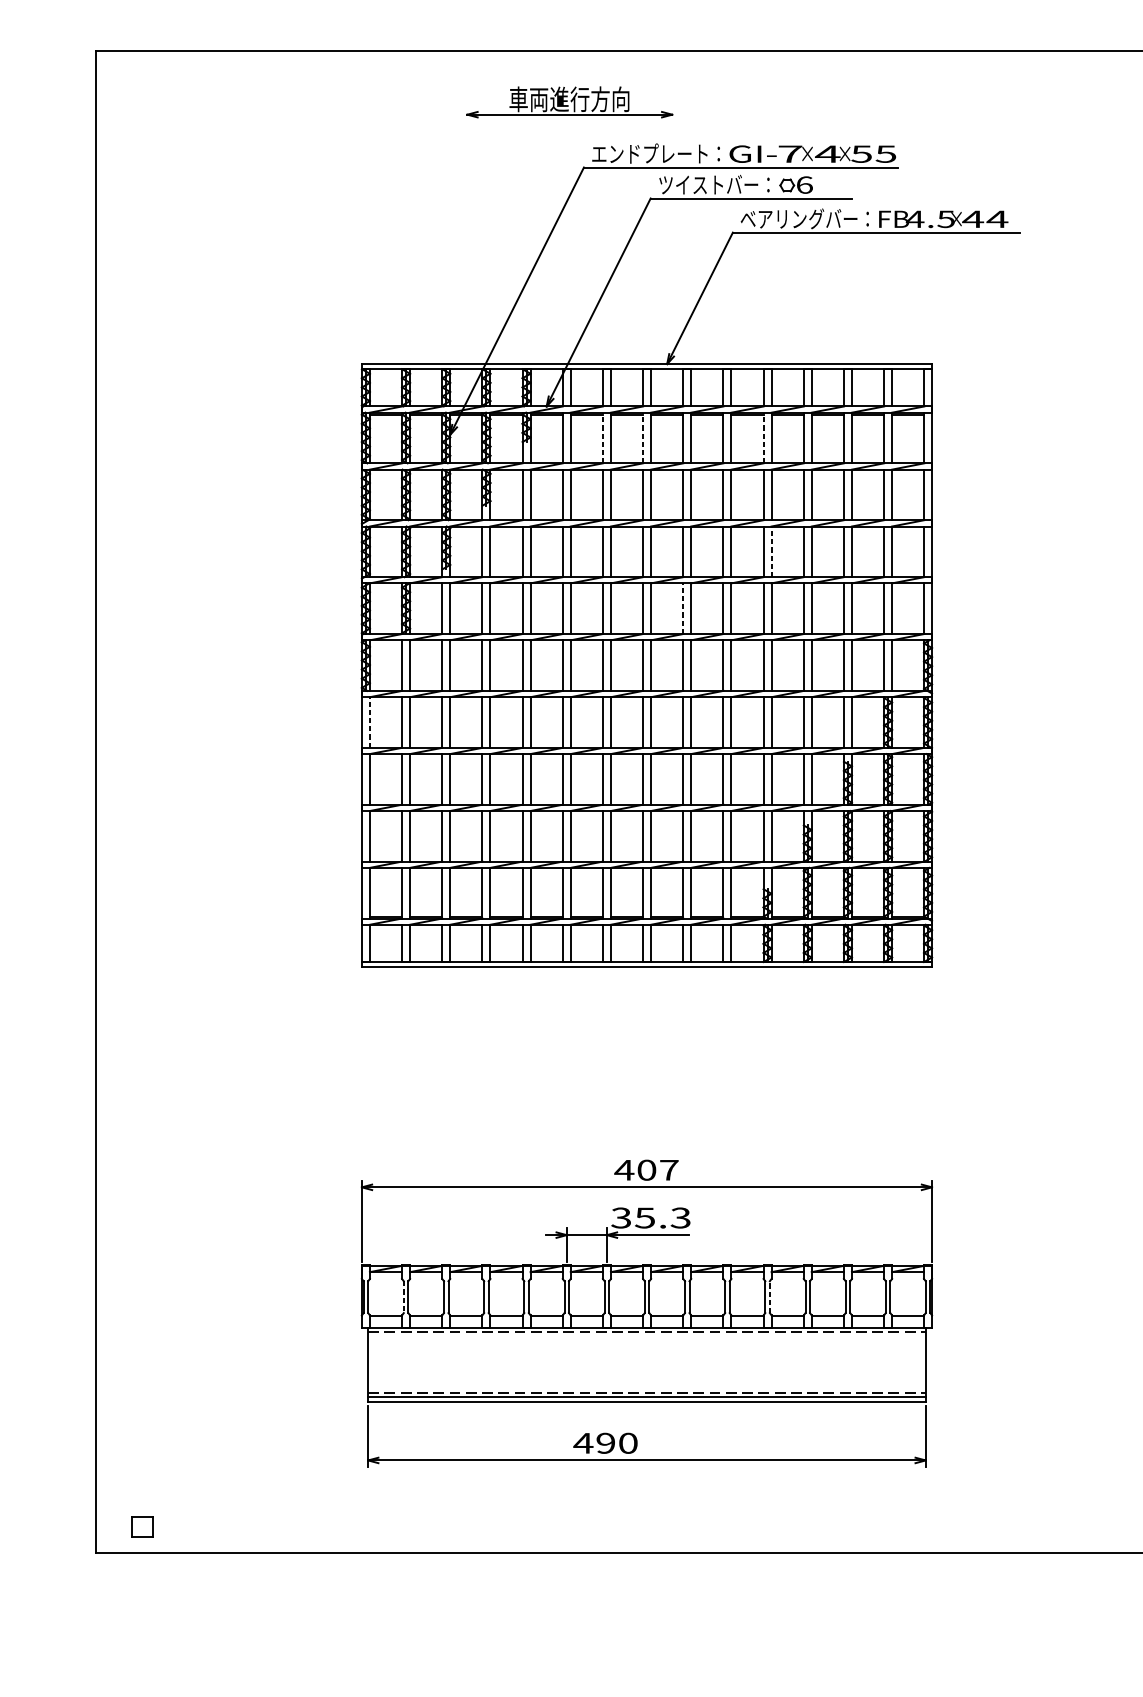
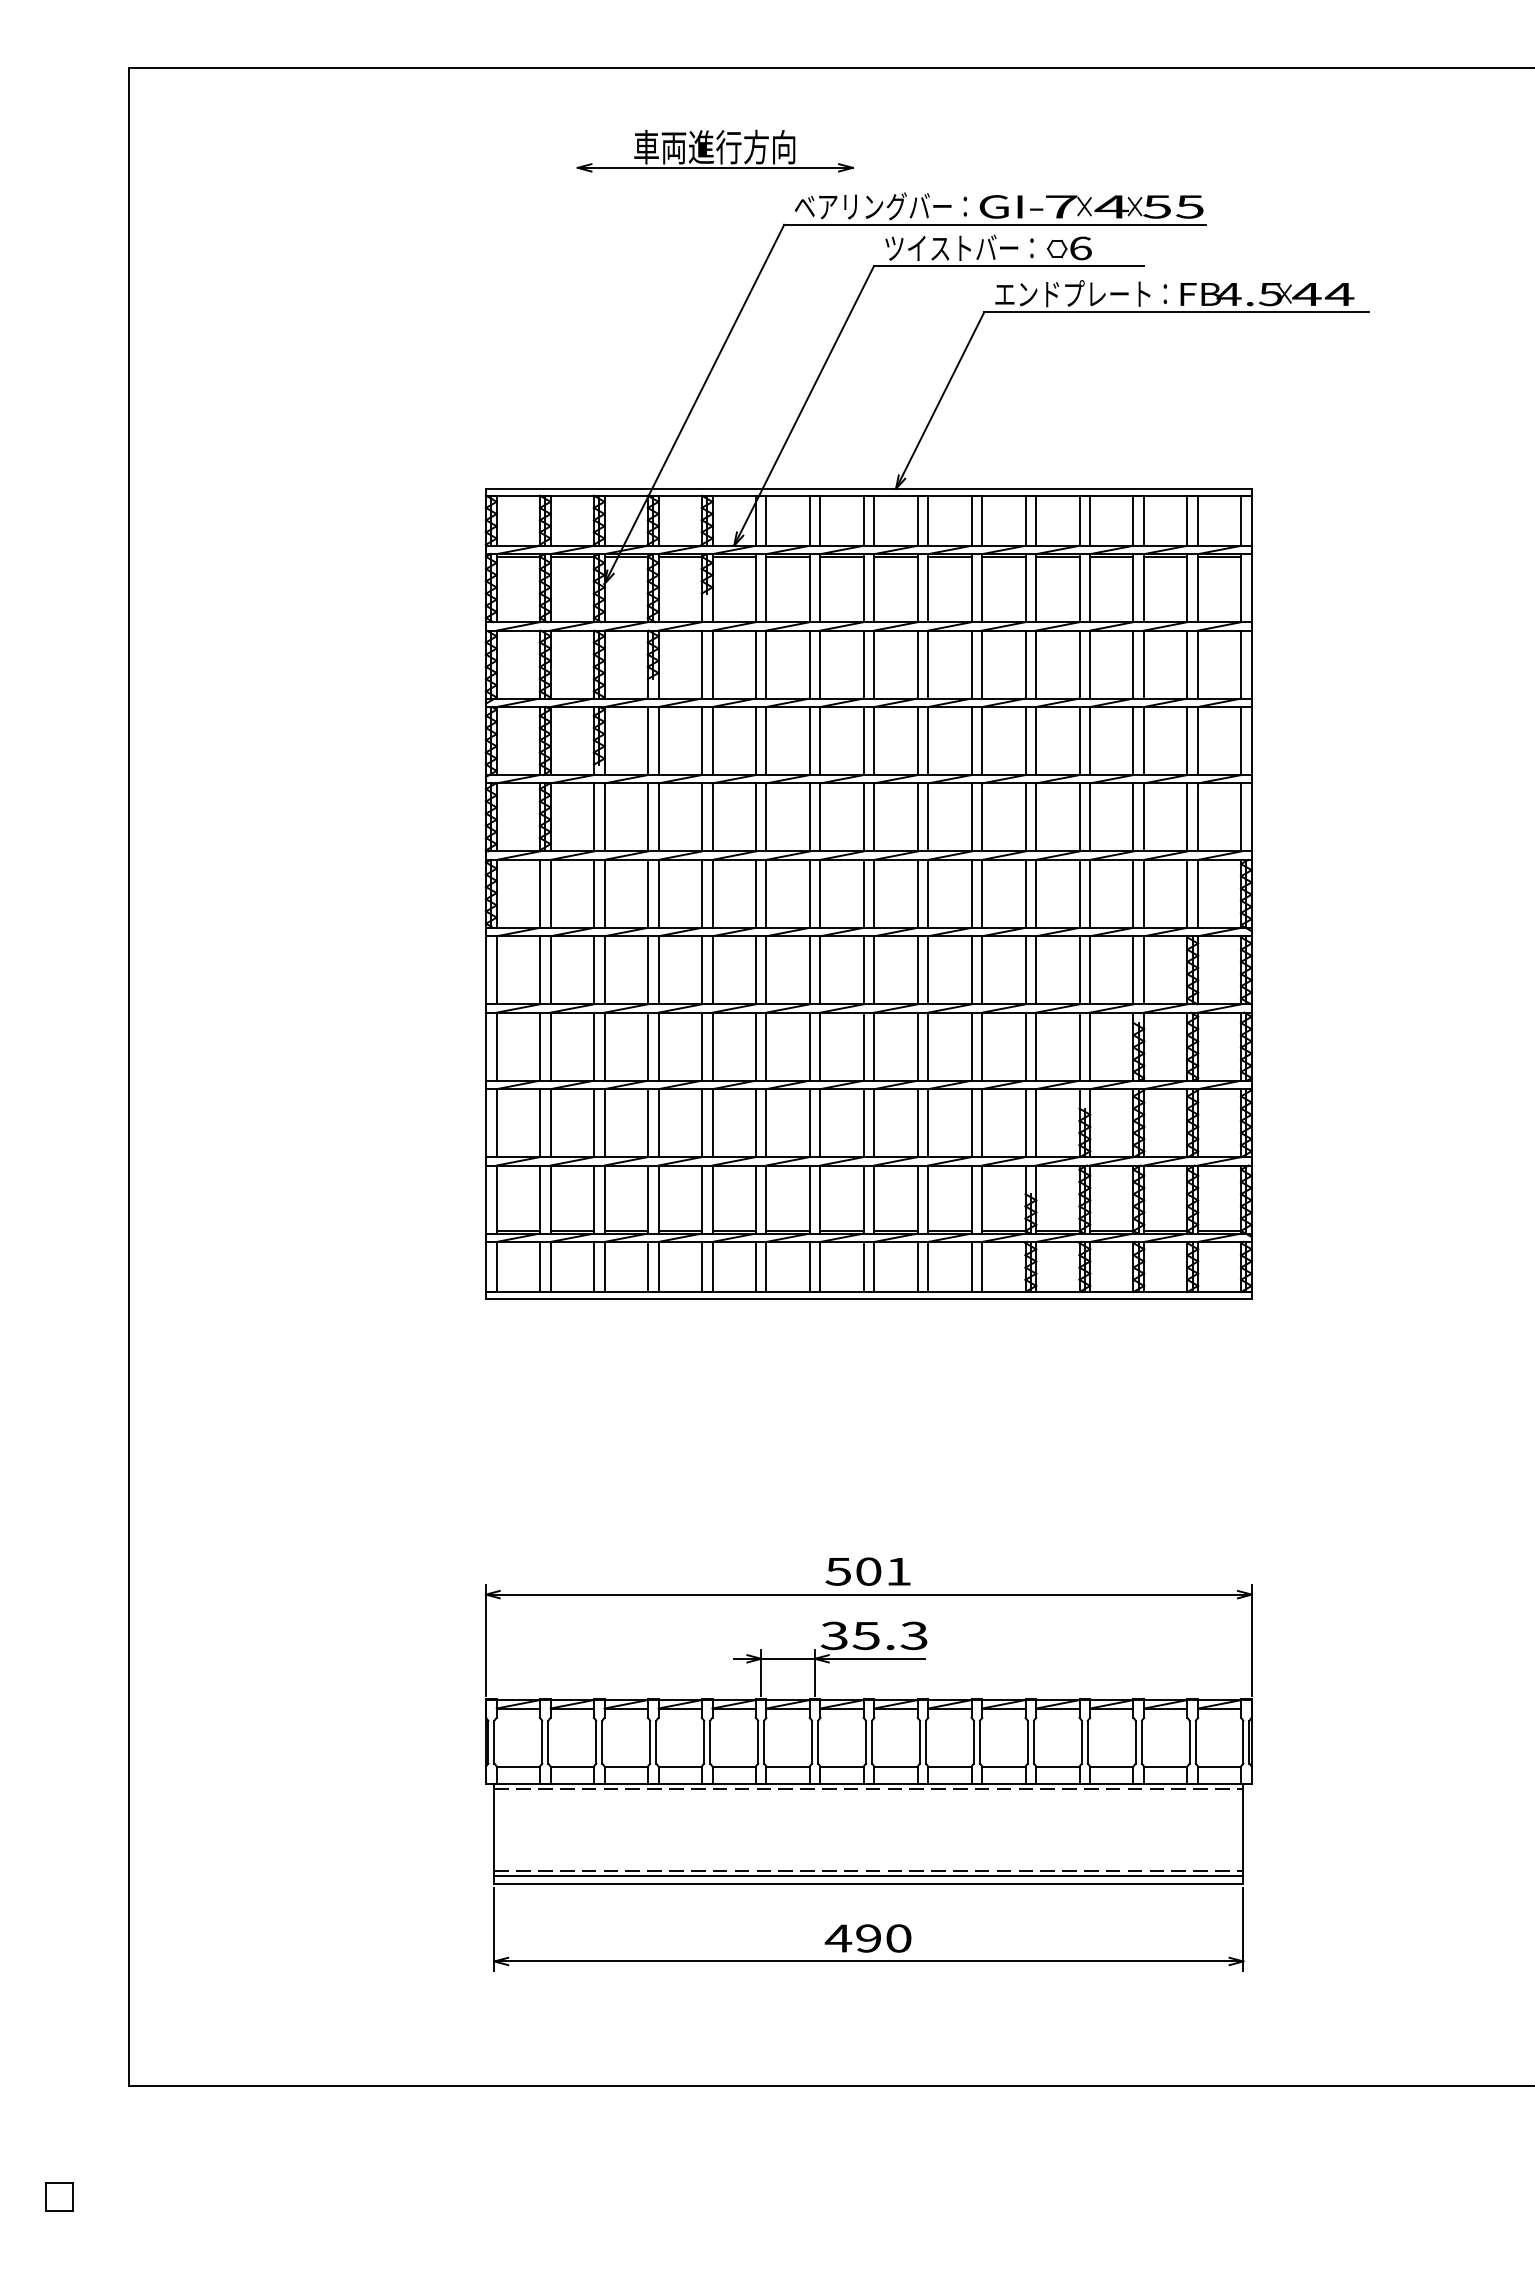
part: (569, 101) -> (714, 150), moved
text: (649, 153) -> (872, 206), エンドプレート： -> ベアリングバー：
text: (798, 218) -> (1072, 293), ベアリングバー： -> エンドプレート：
line: (602, 437) -> (809, 587), dashed -> solid
line: (642, 437) -> (863, 587), dashed -> solid
line: (763, 437) -> (1025, 587), dashed -> solid
line: (771, 551) -> (1036, 740), dashed -> solid
line: (683, 608) -> (917, 816), dashed -> solid
line: (369, 721) -> (496, 969), dashed -> solid
text: (645, 1170) -> (867, 1571), 407 -> 501
line: (769, 1296) -> (1033, 1741), dashed -> solid
line: (403, 1297) -> (542, 1742), dashed -> solid
text: (605, 1443) -> (867, 1938), moved
part: (142, 1526) -> (59, 2196), moved

